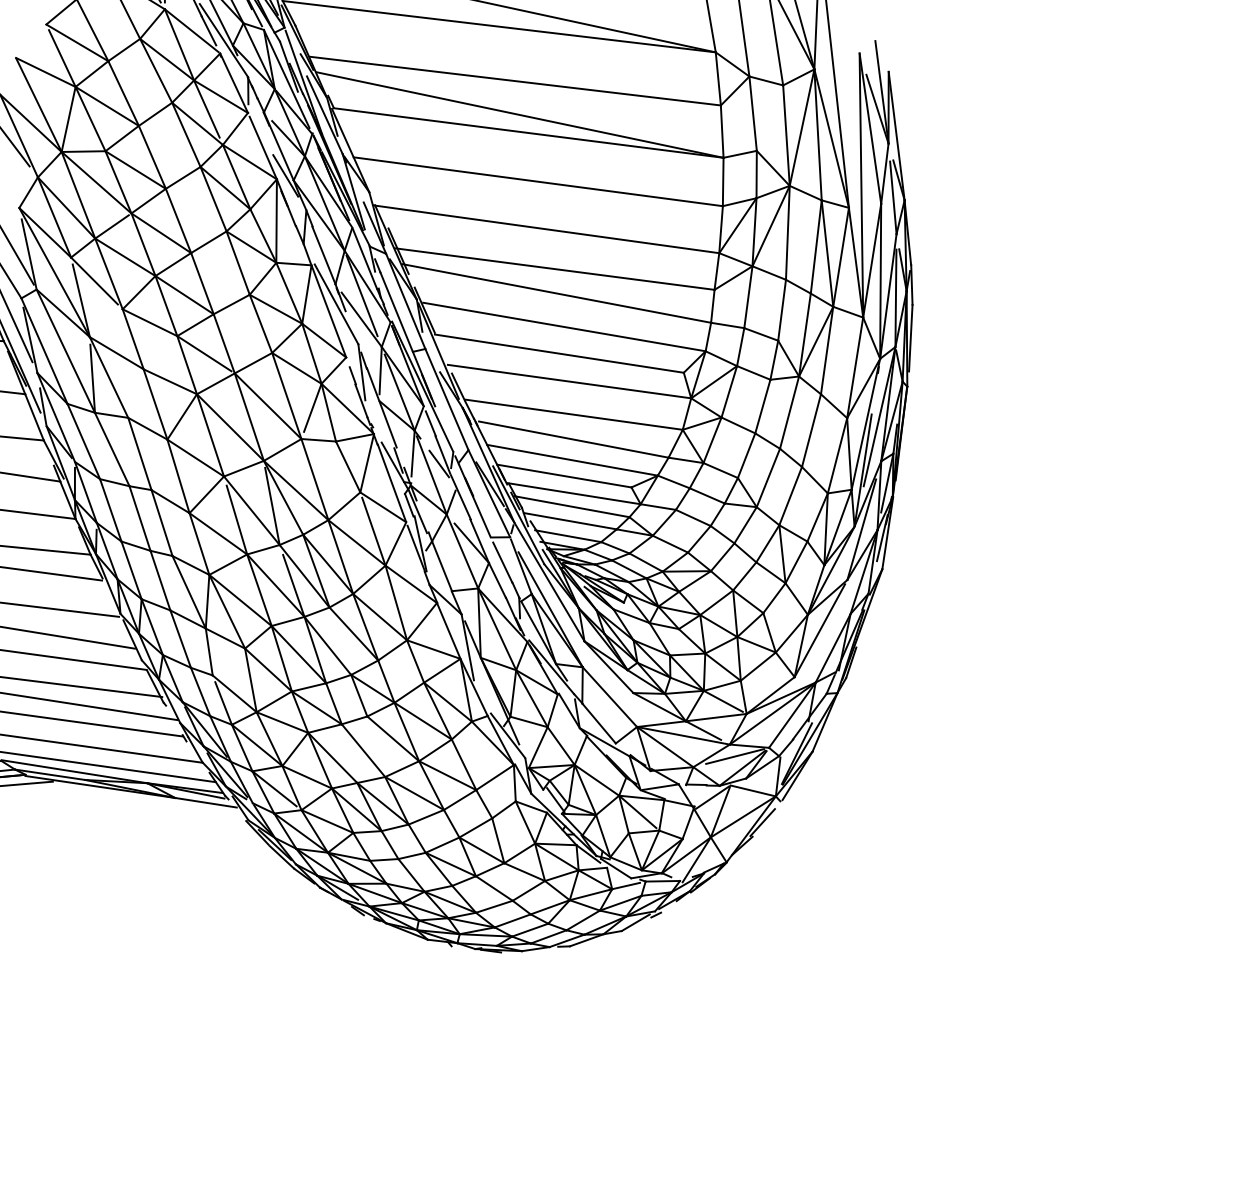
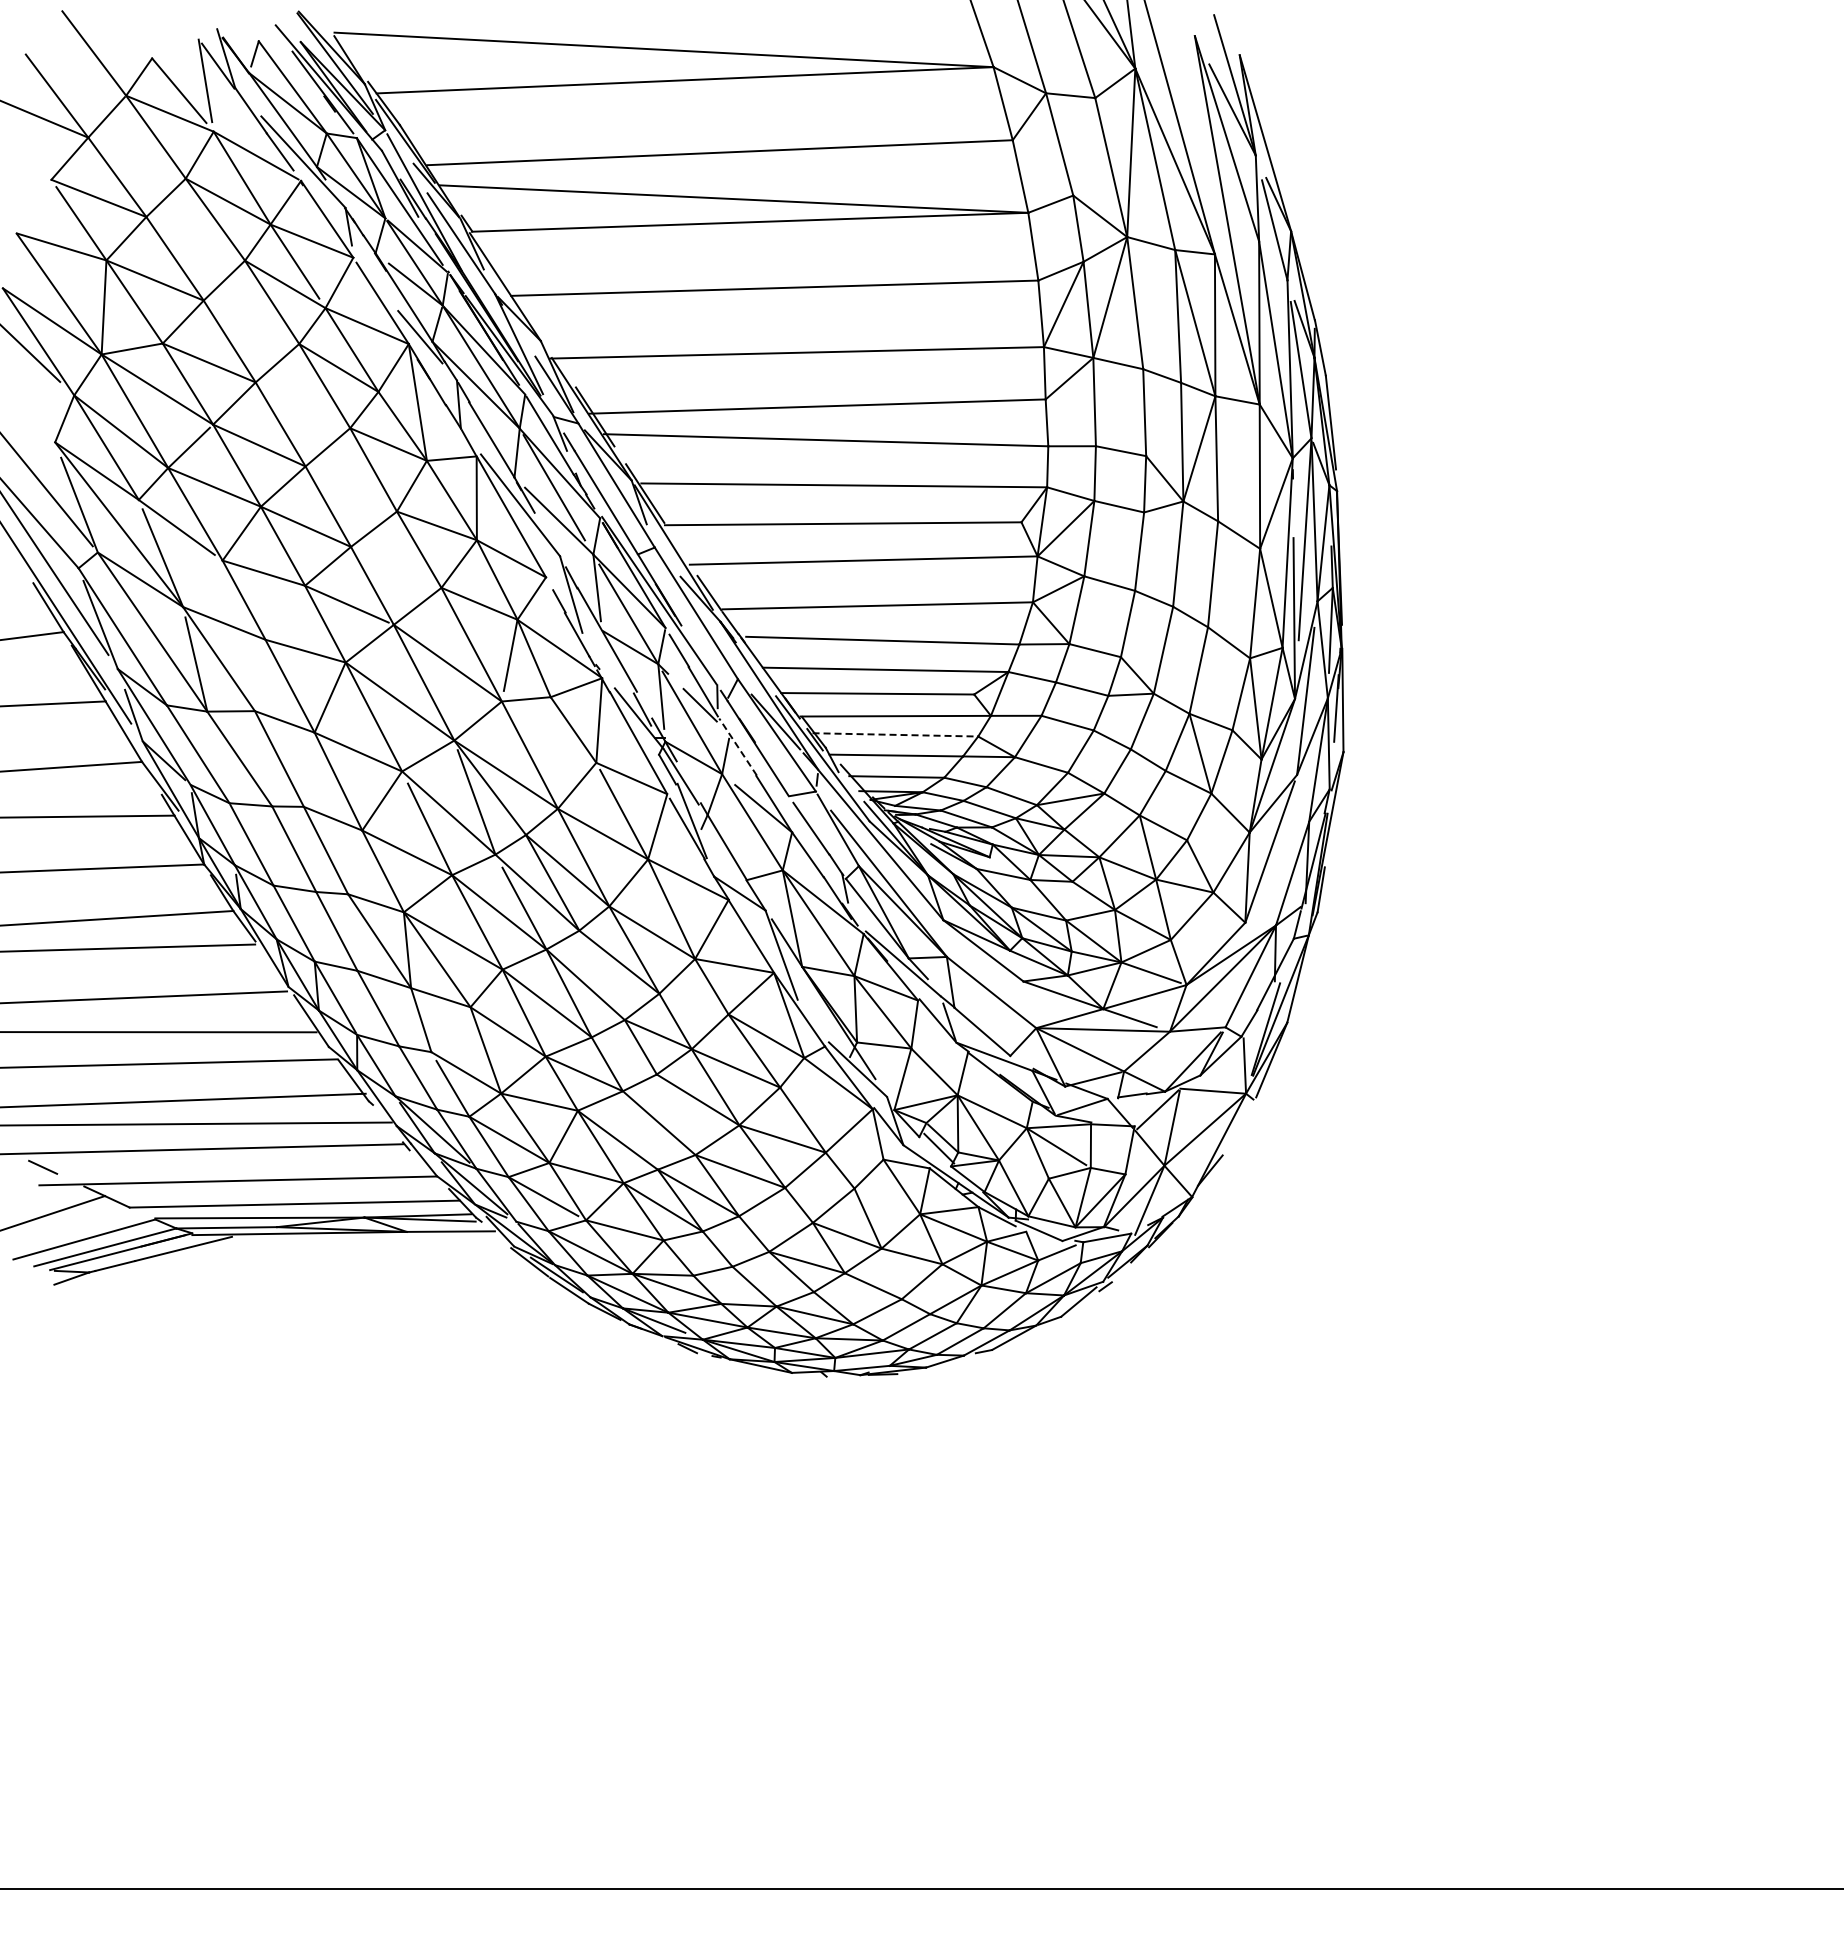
line: (460, 496) -> (737, 746), solid -> dashed
line: (572, 506) -> (895, 734), solid -> dashed
line: (734, 756) -> (1179, 1047), removed
line: (762, 822) -> (1233, 1132), removed

